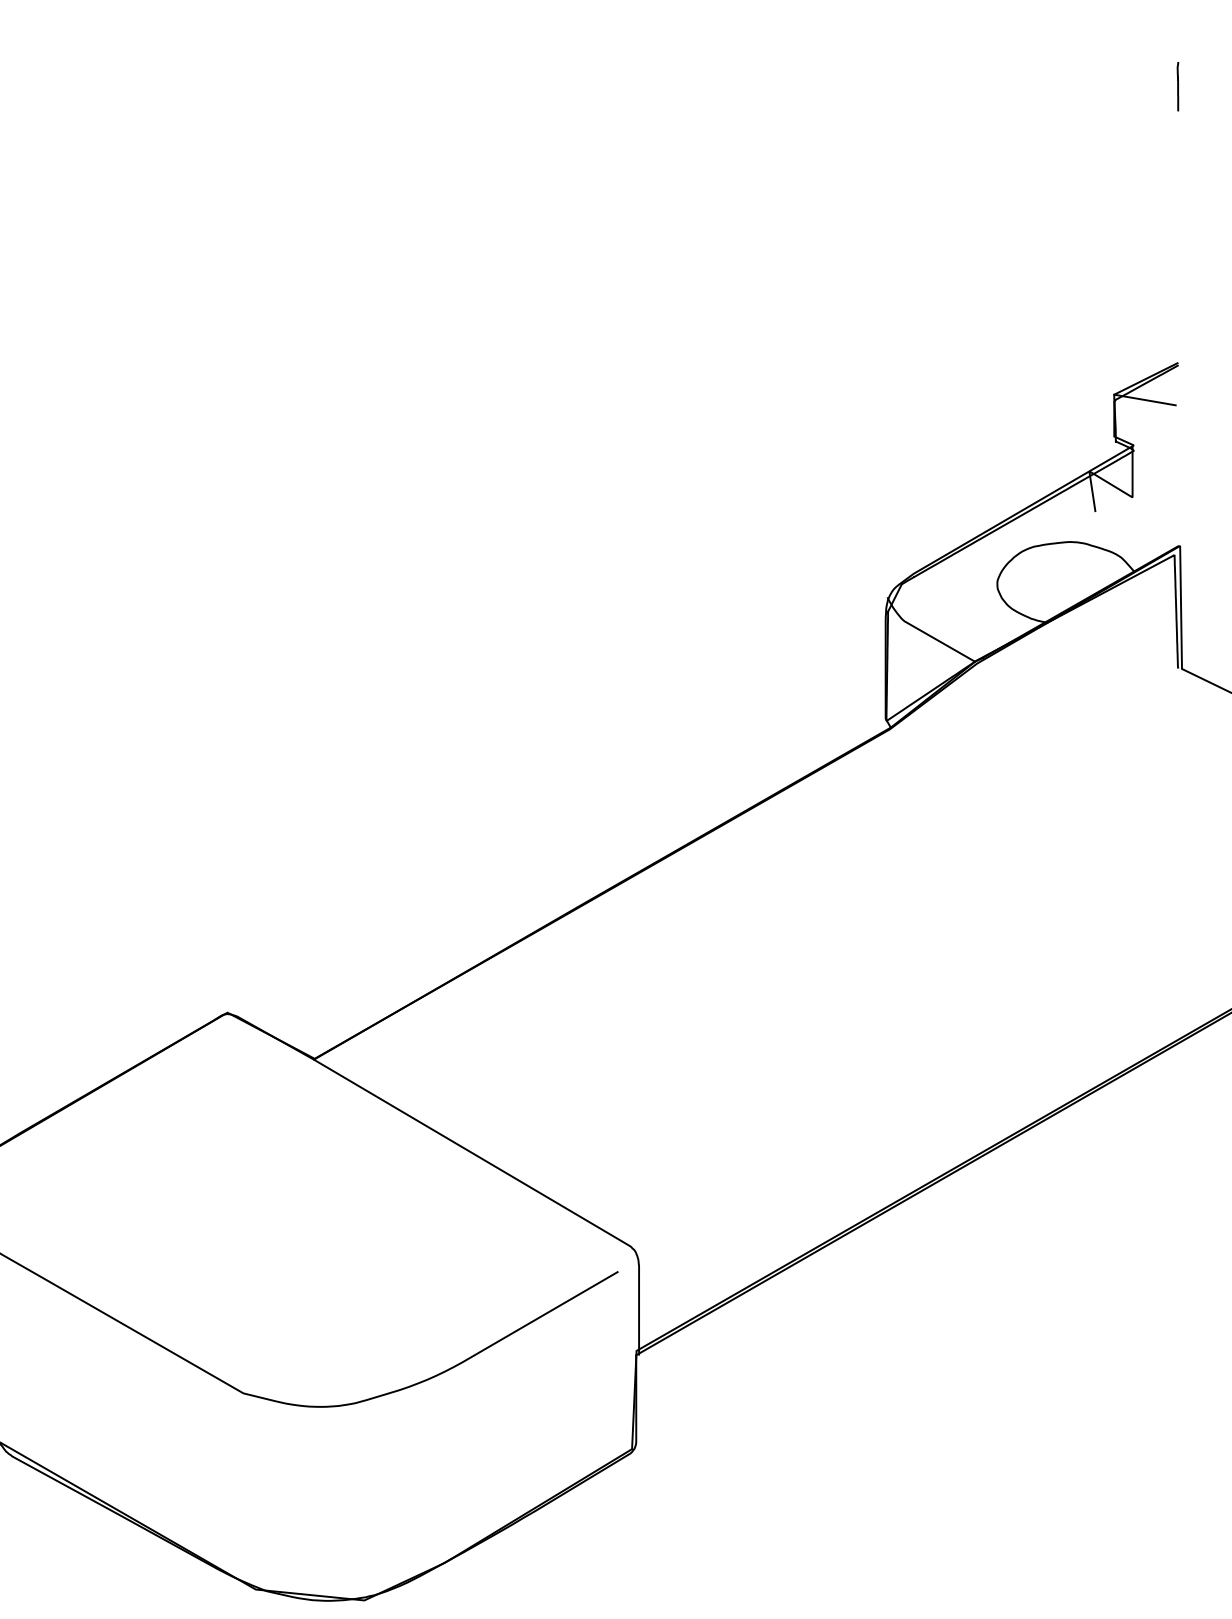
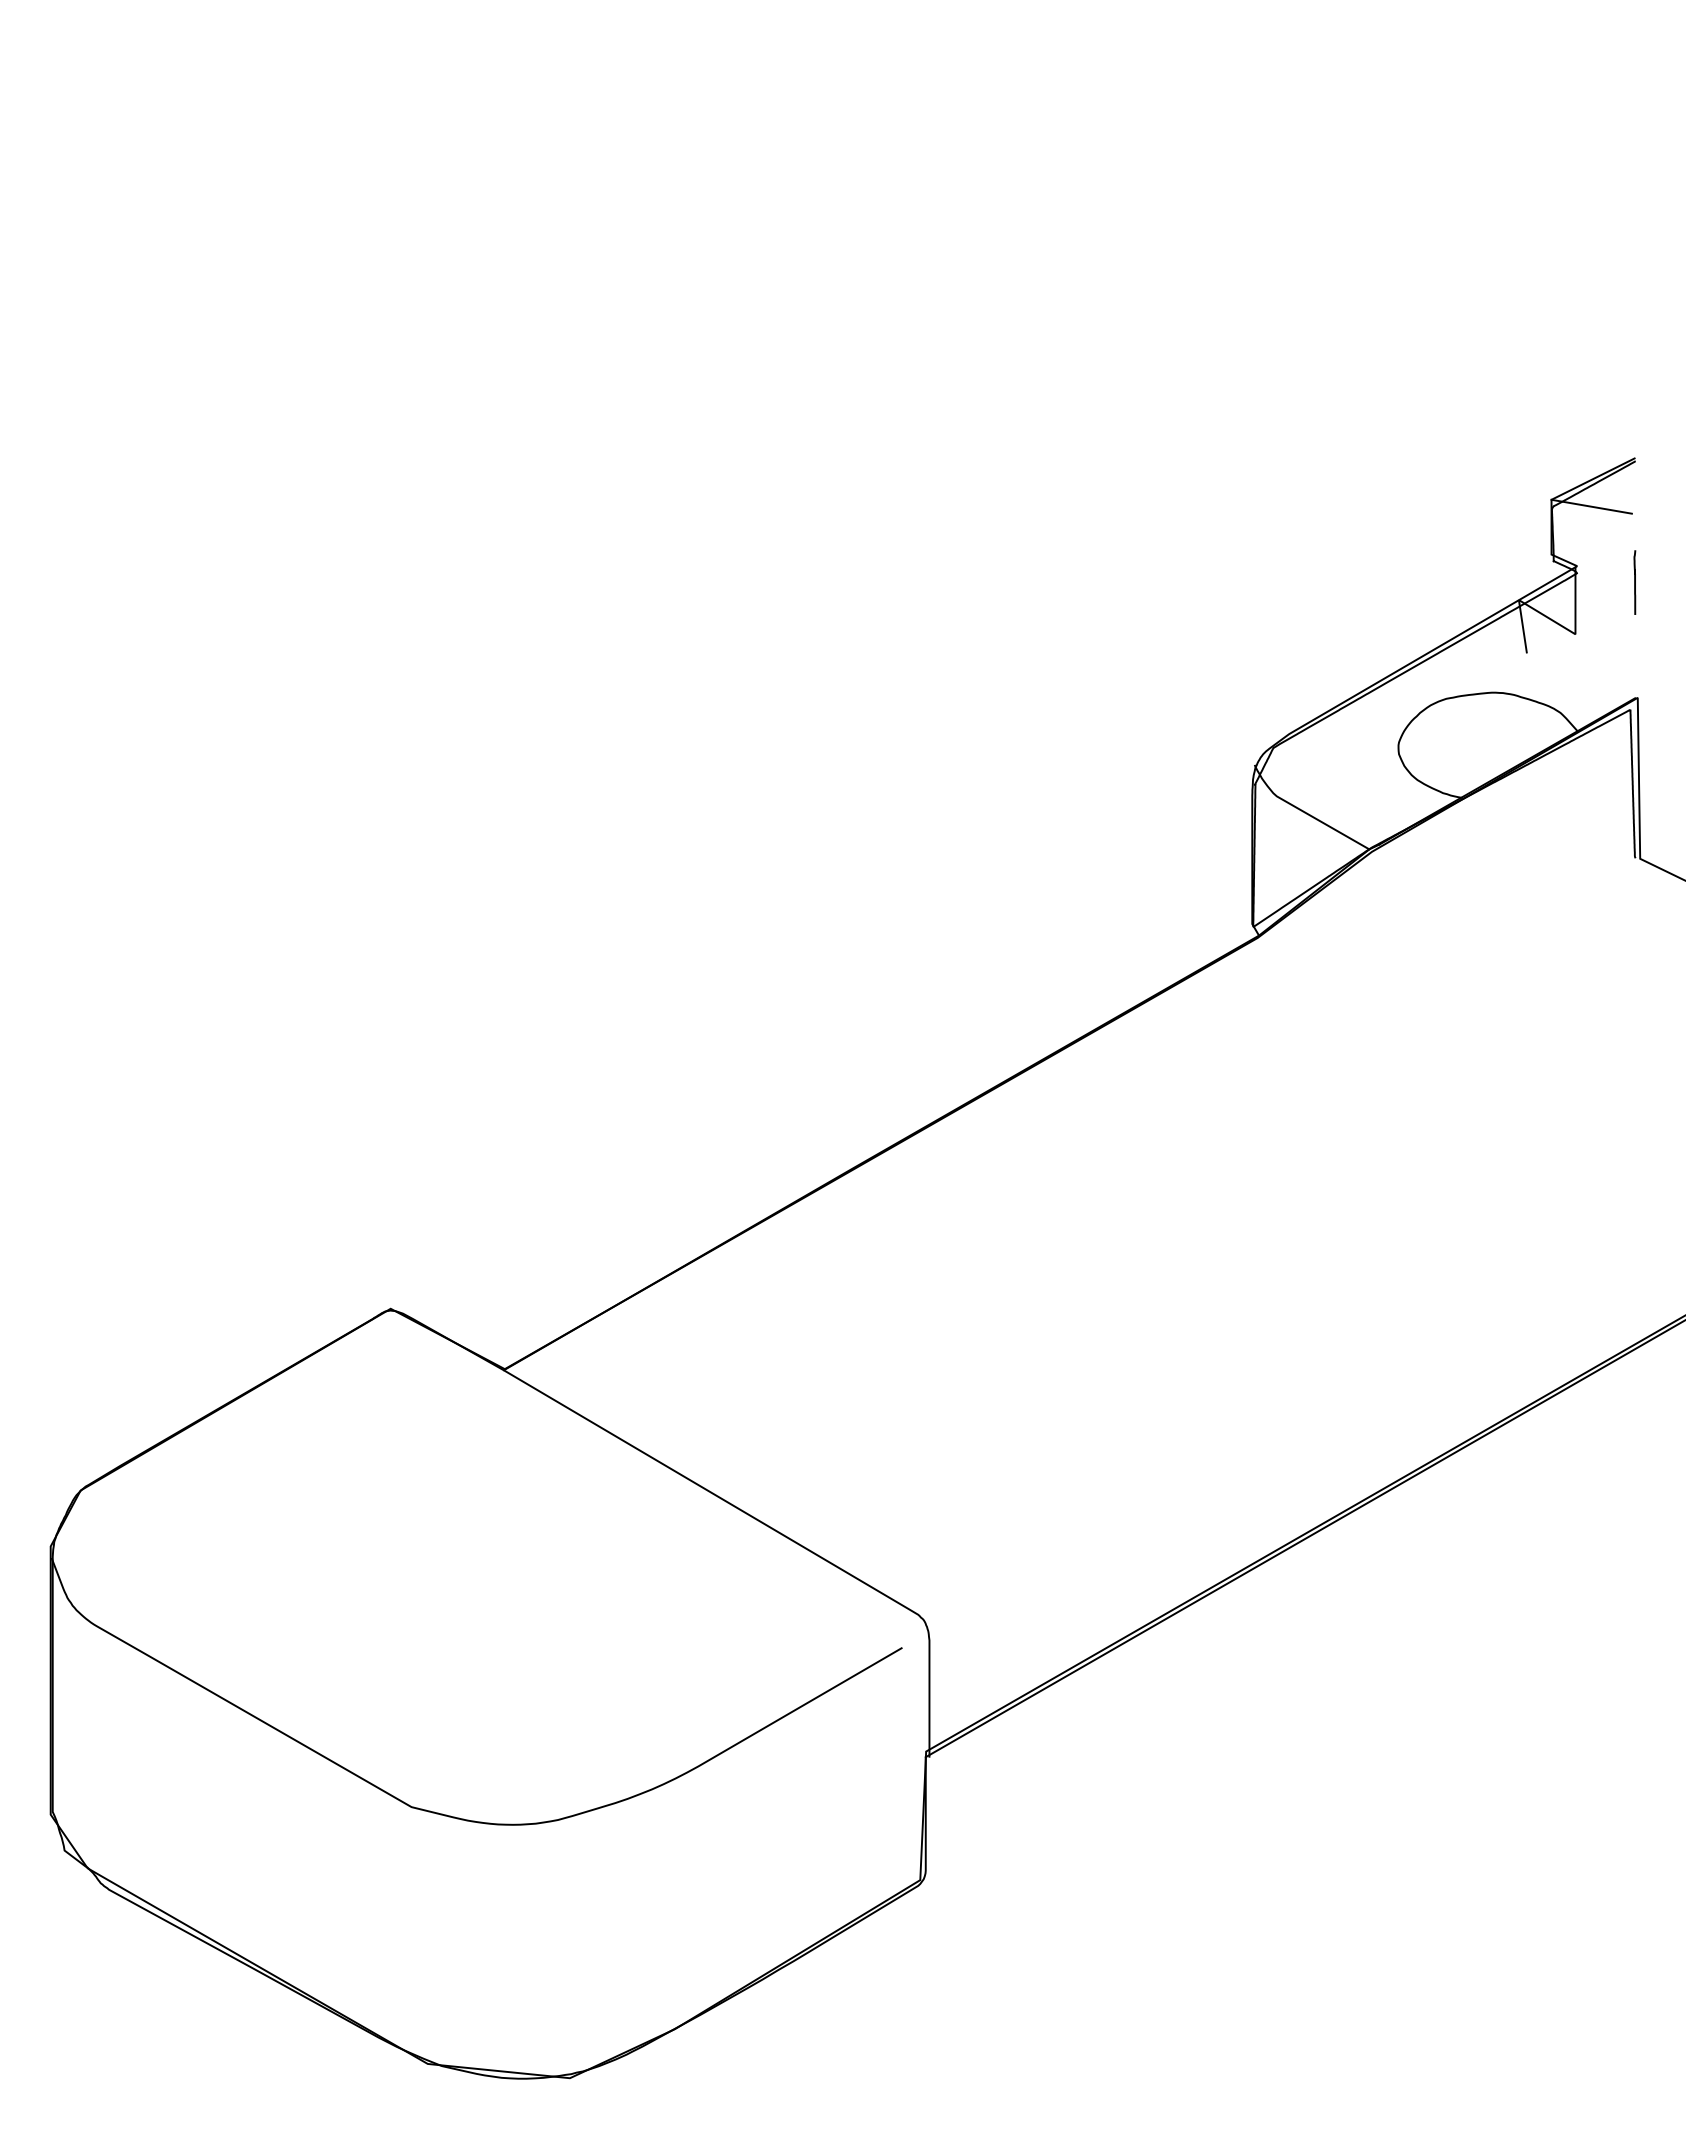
line: (1177, 86) -> (1634, 582), moved

